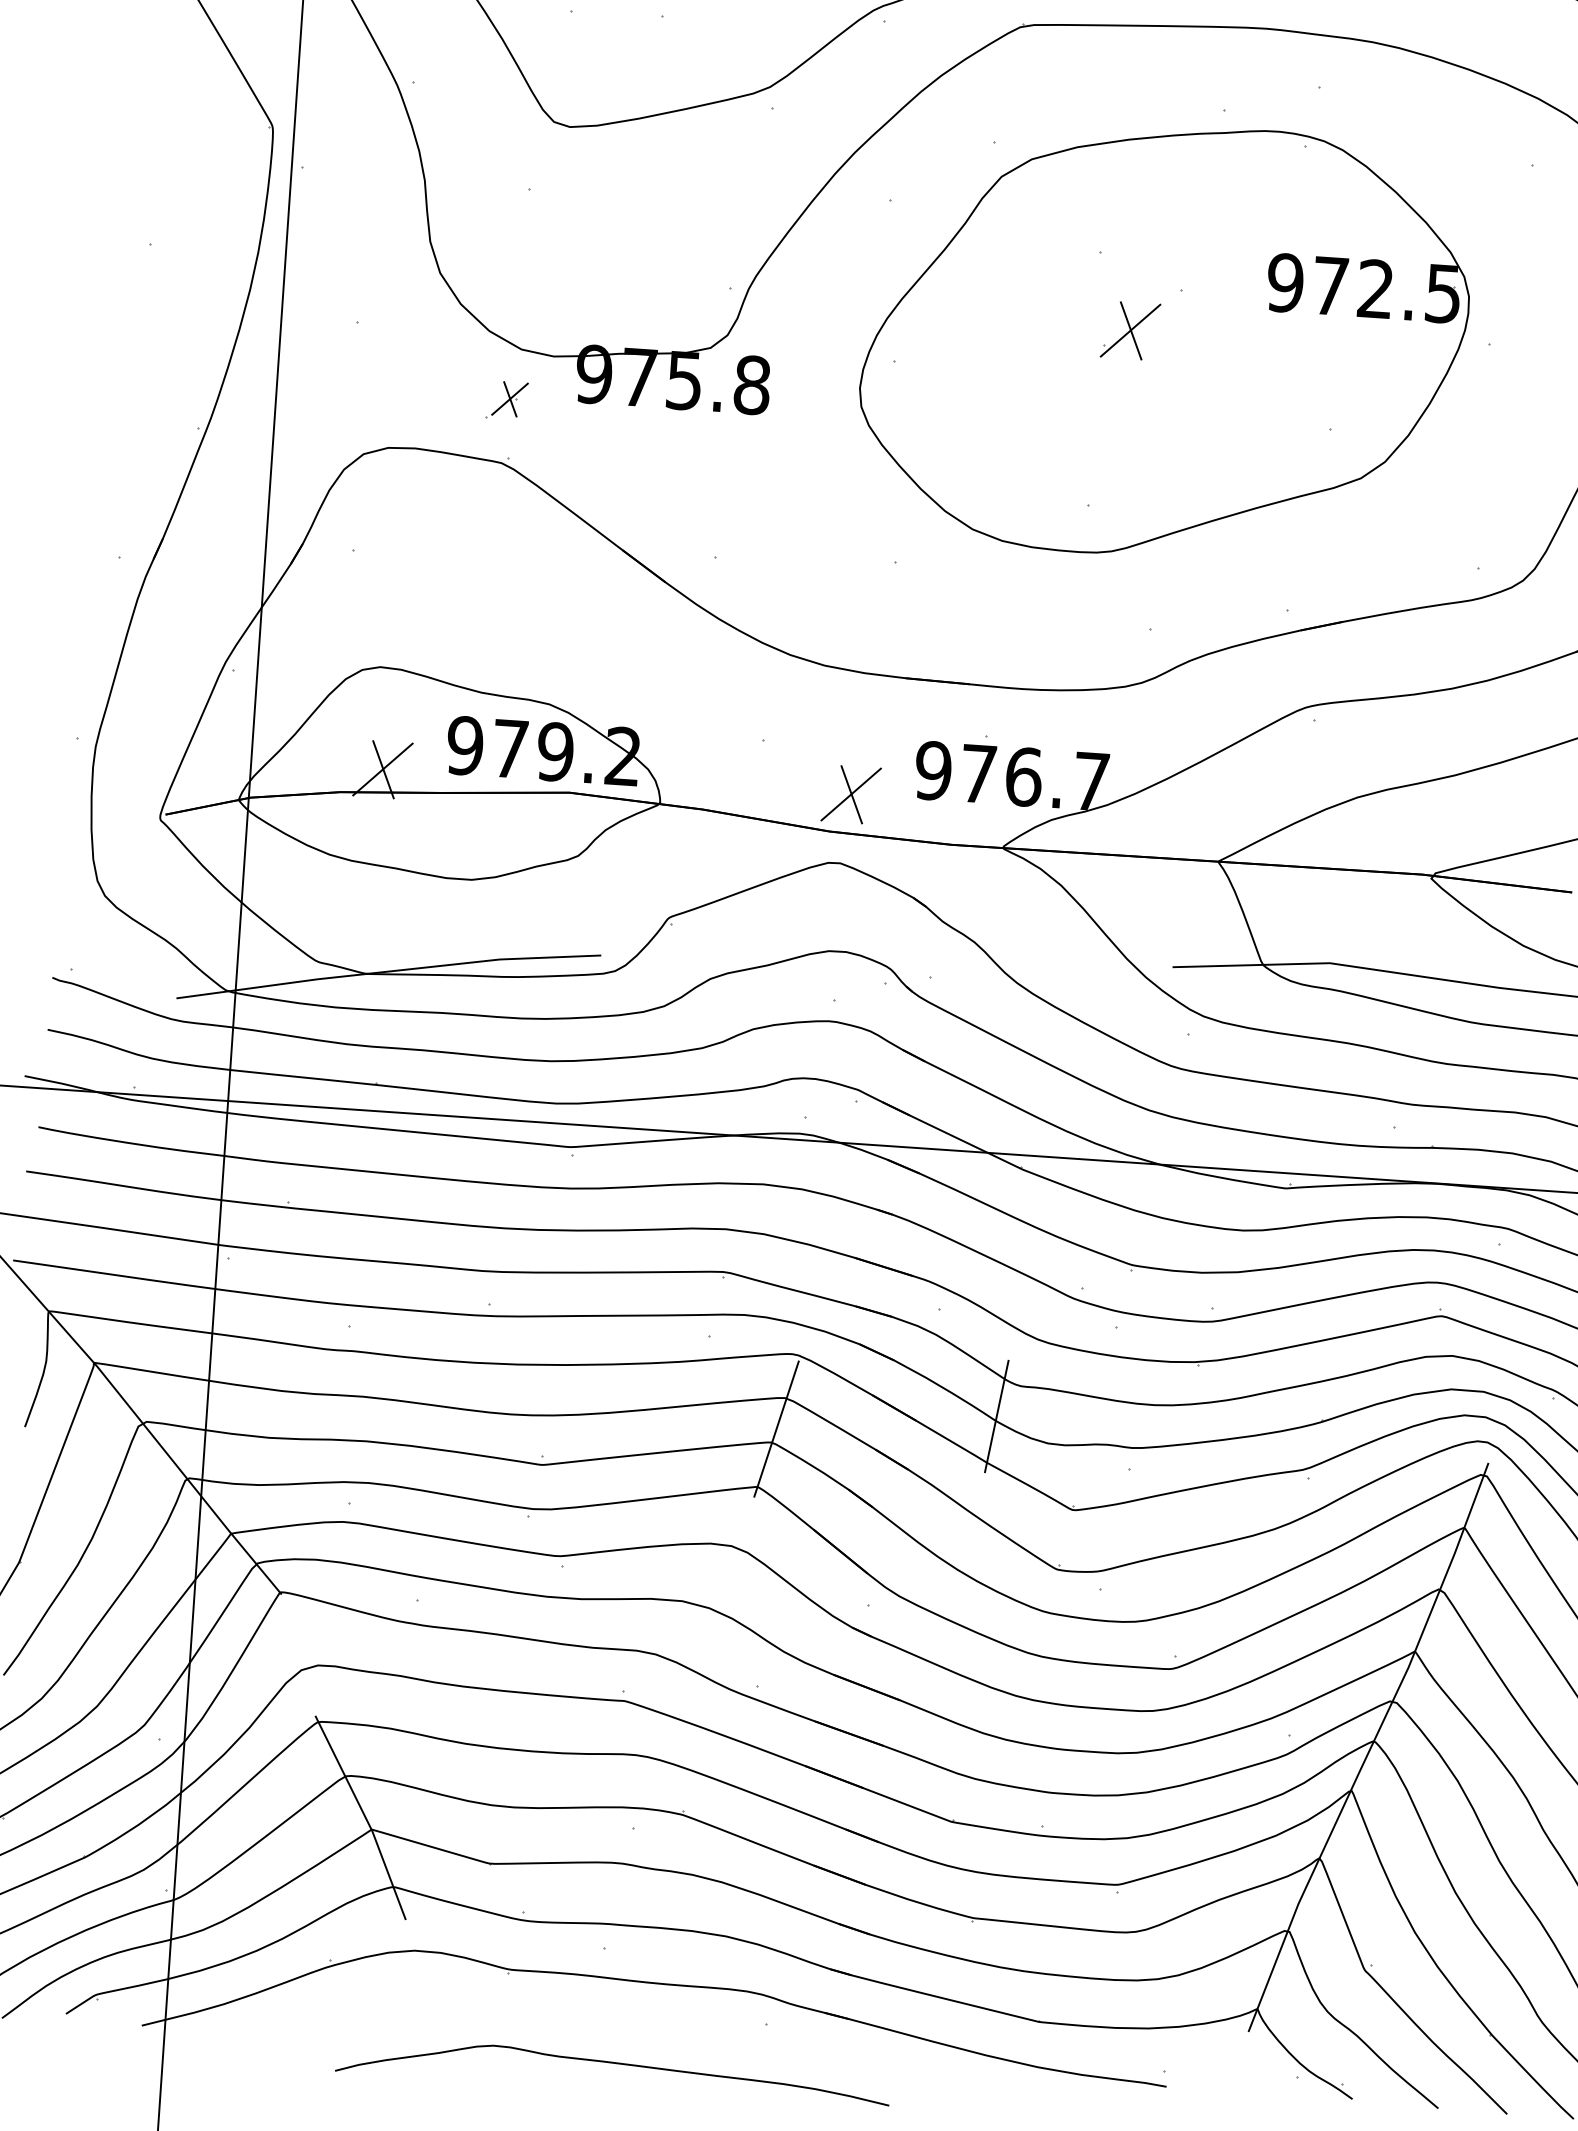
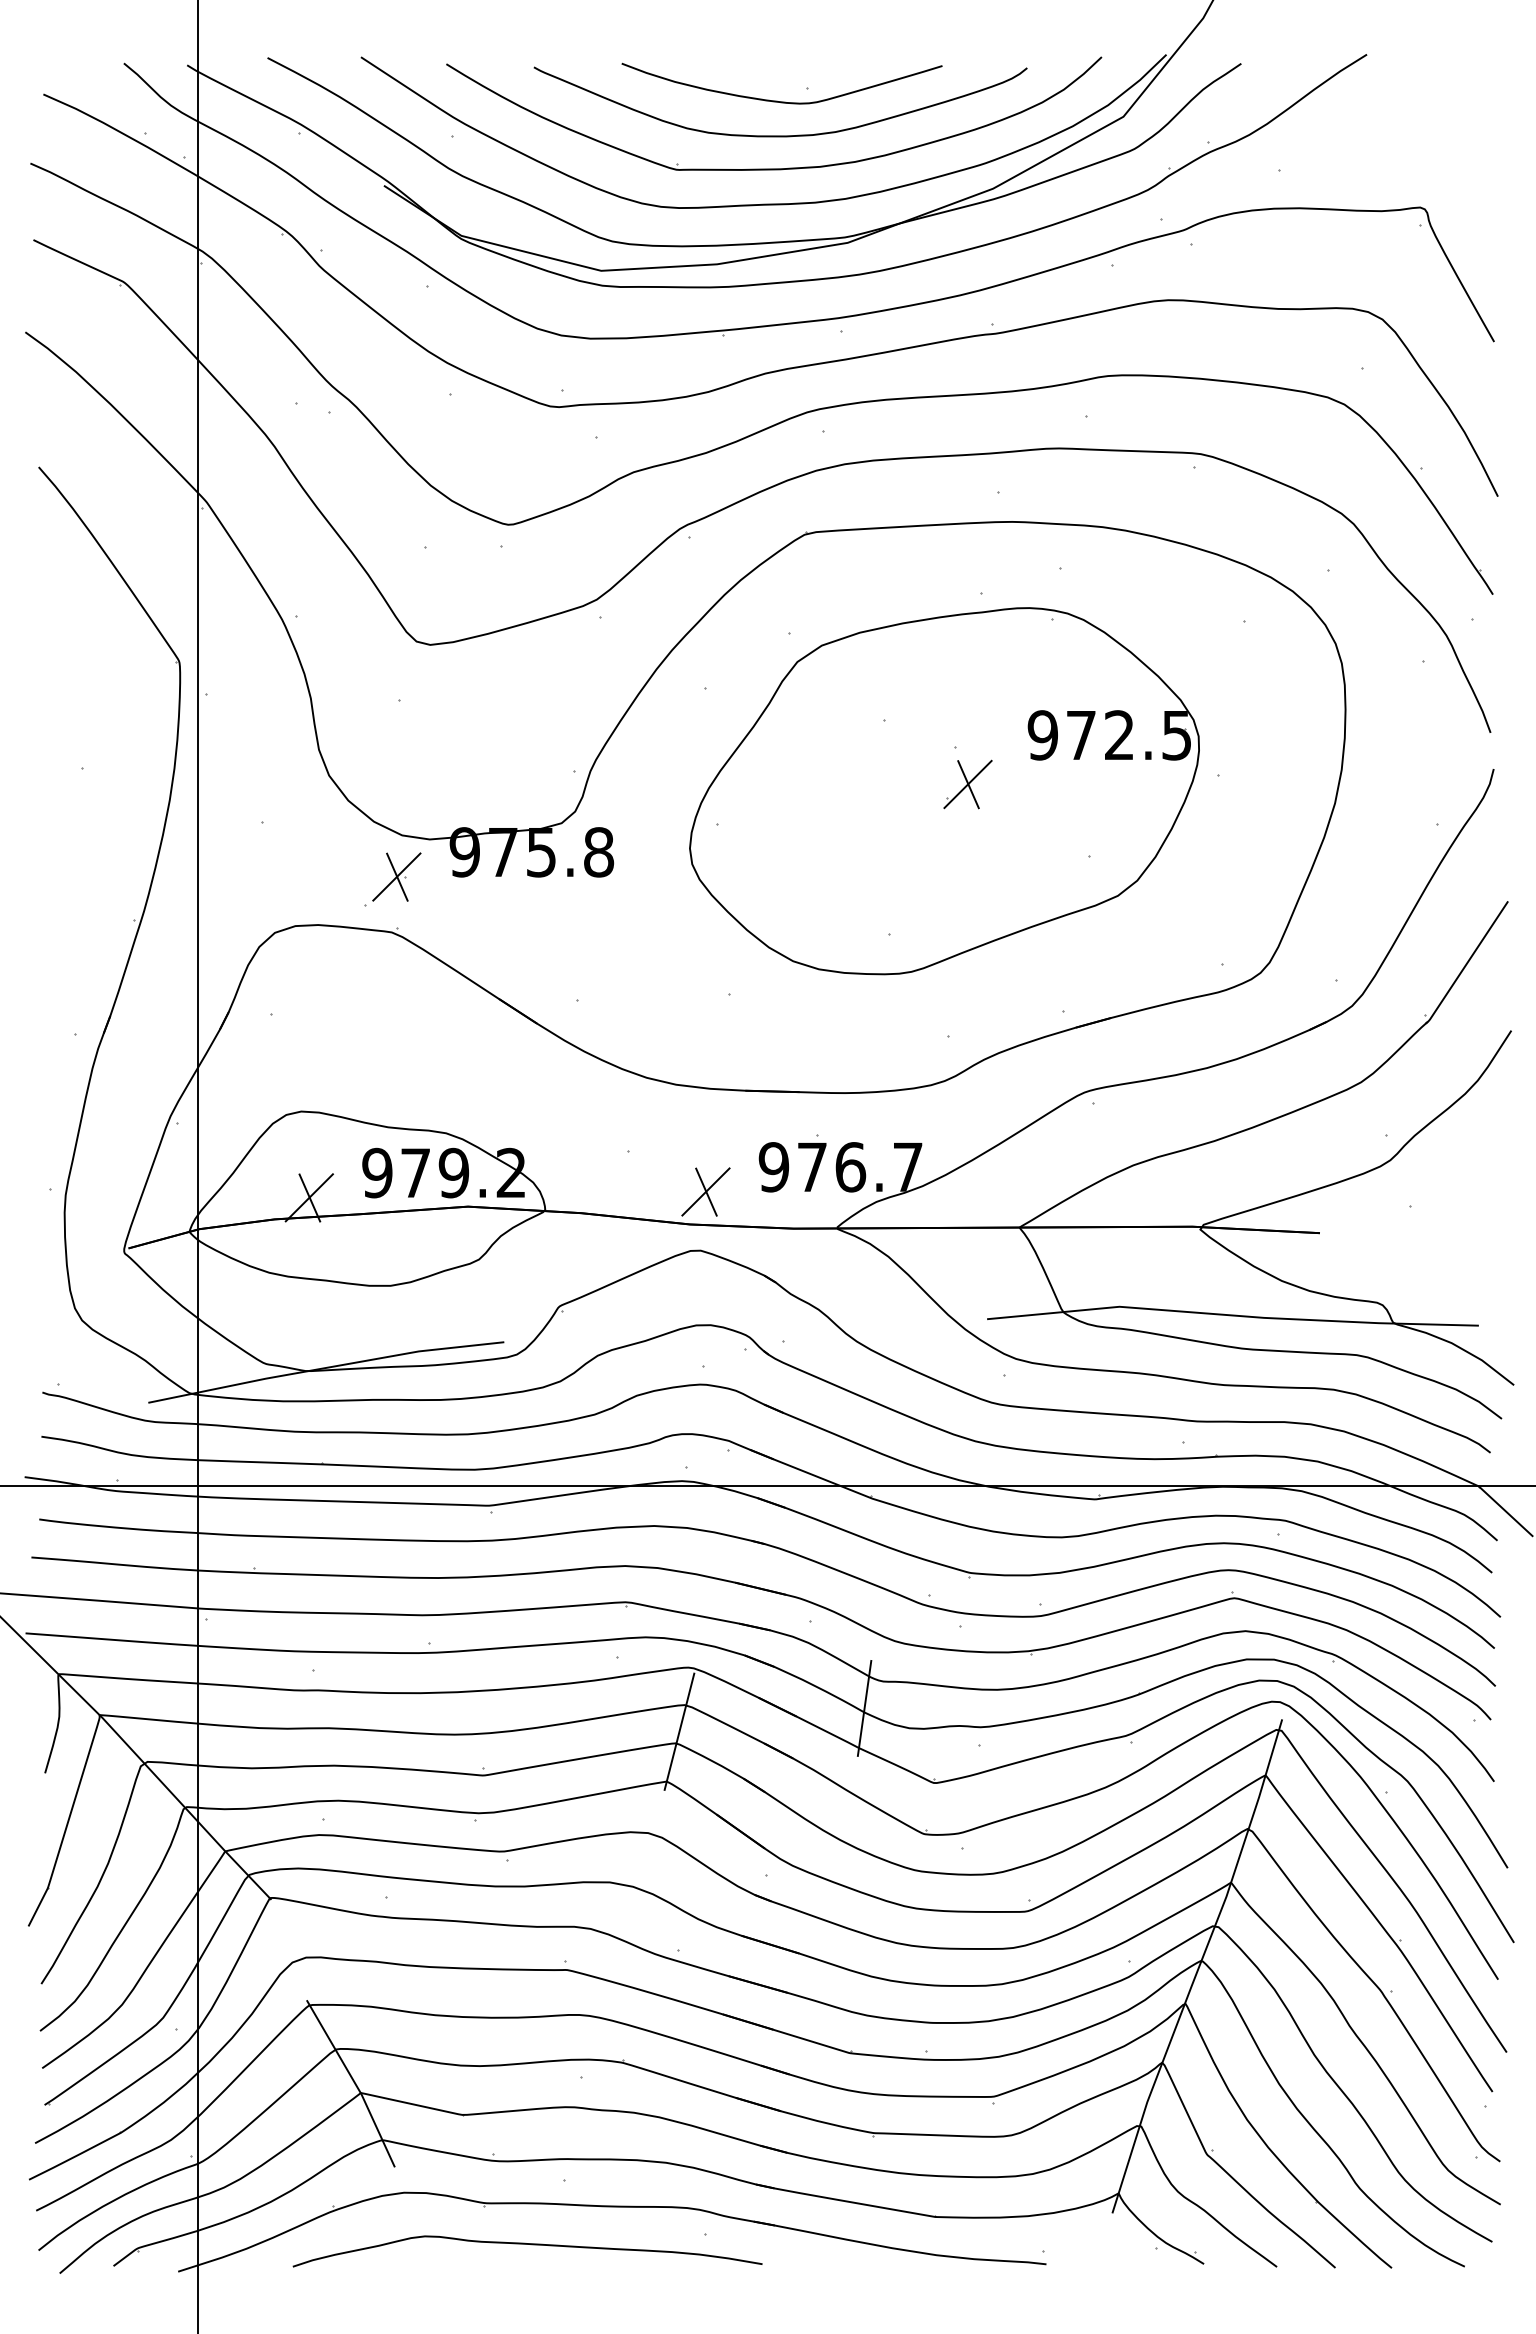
part: (1129, 330) -> (967, 784), moved
part: (506, 400) -> (392, 879), size x1.67
curve: (613, 2063) -> (527, 2244), moved

